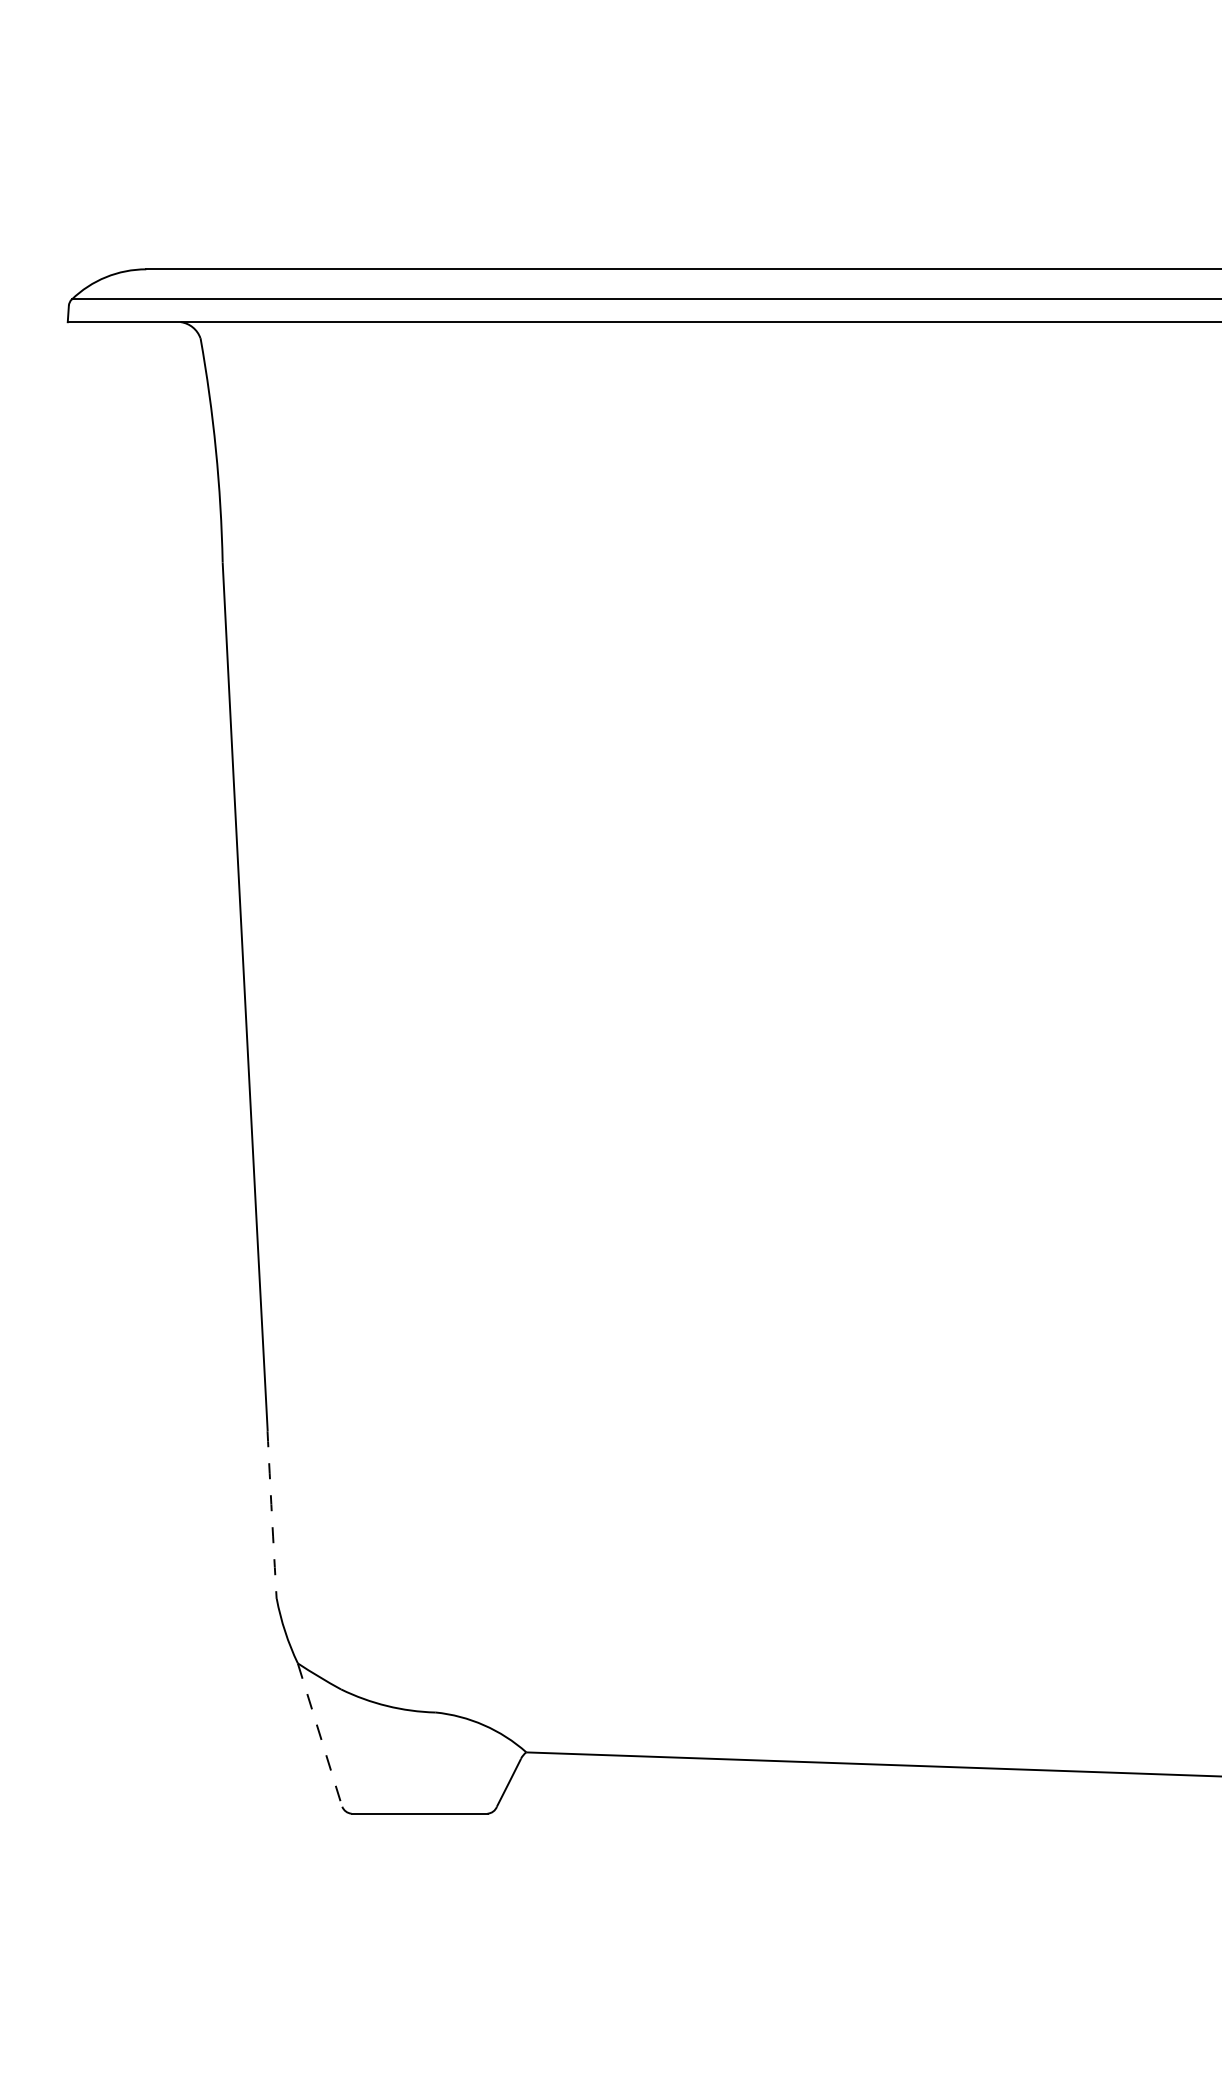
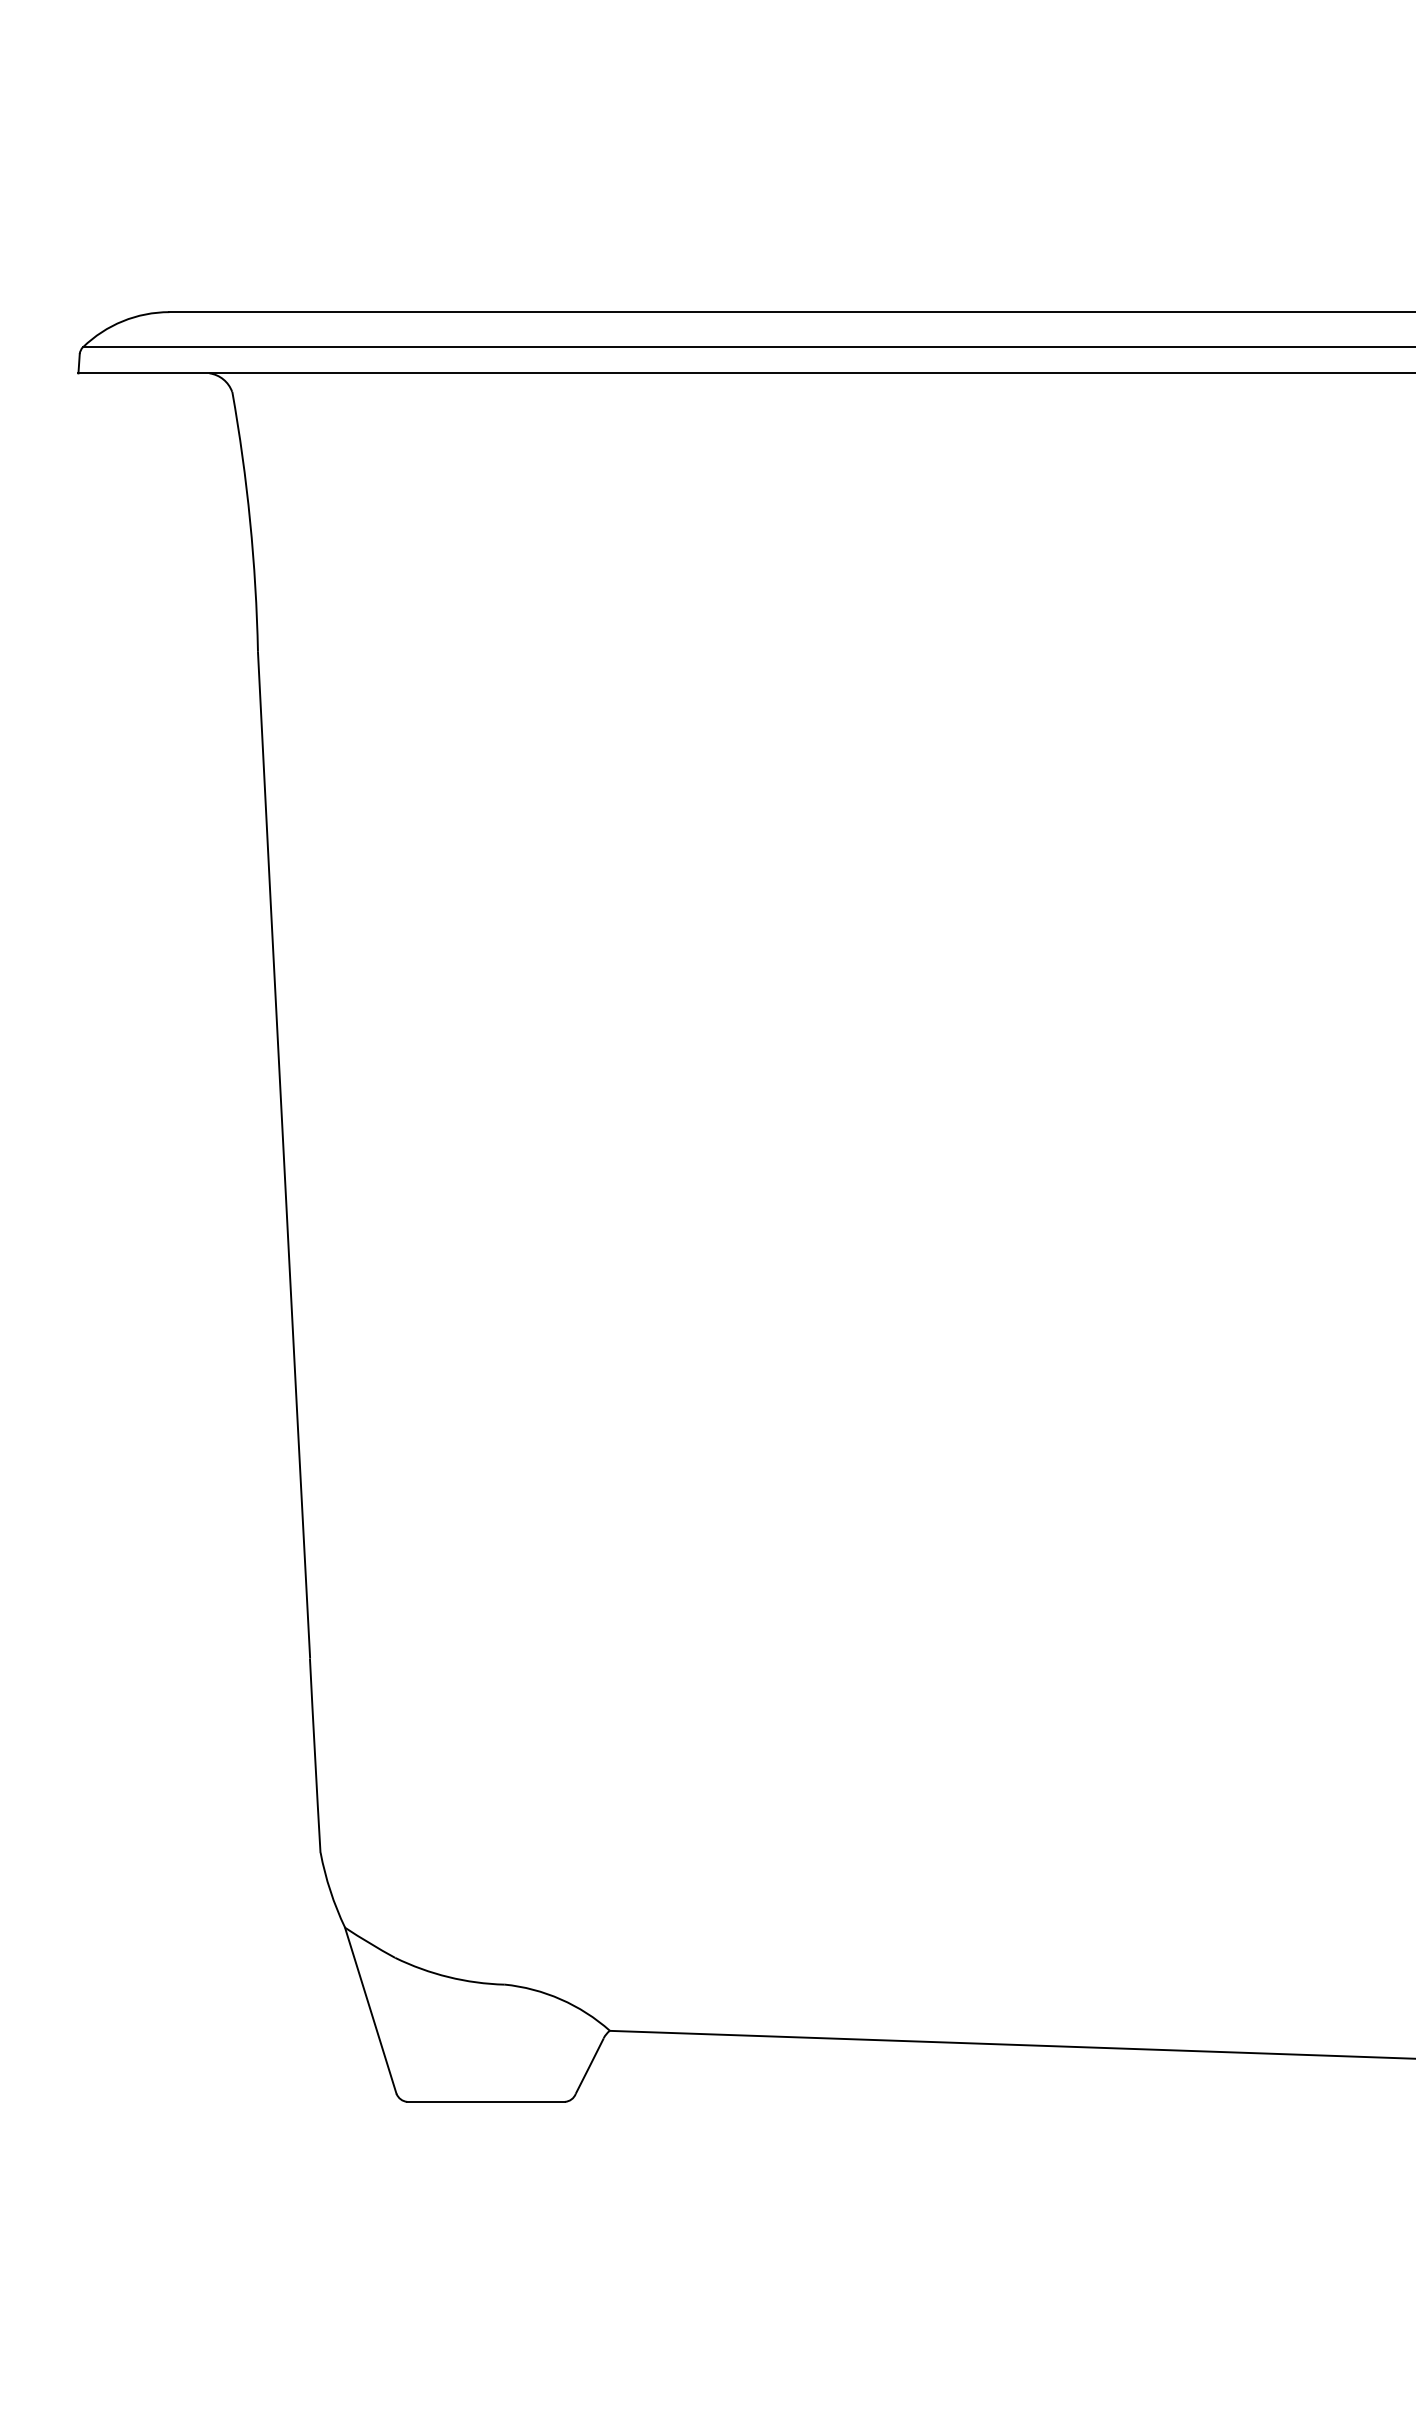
arc: (271, 1515) -> (314, 1756), dashed -> solid
line: (320, 1735) -> (371, 2011), dashed -> solid

